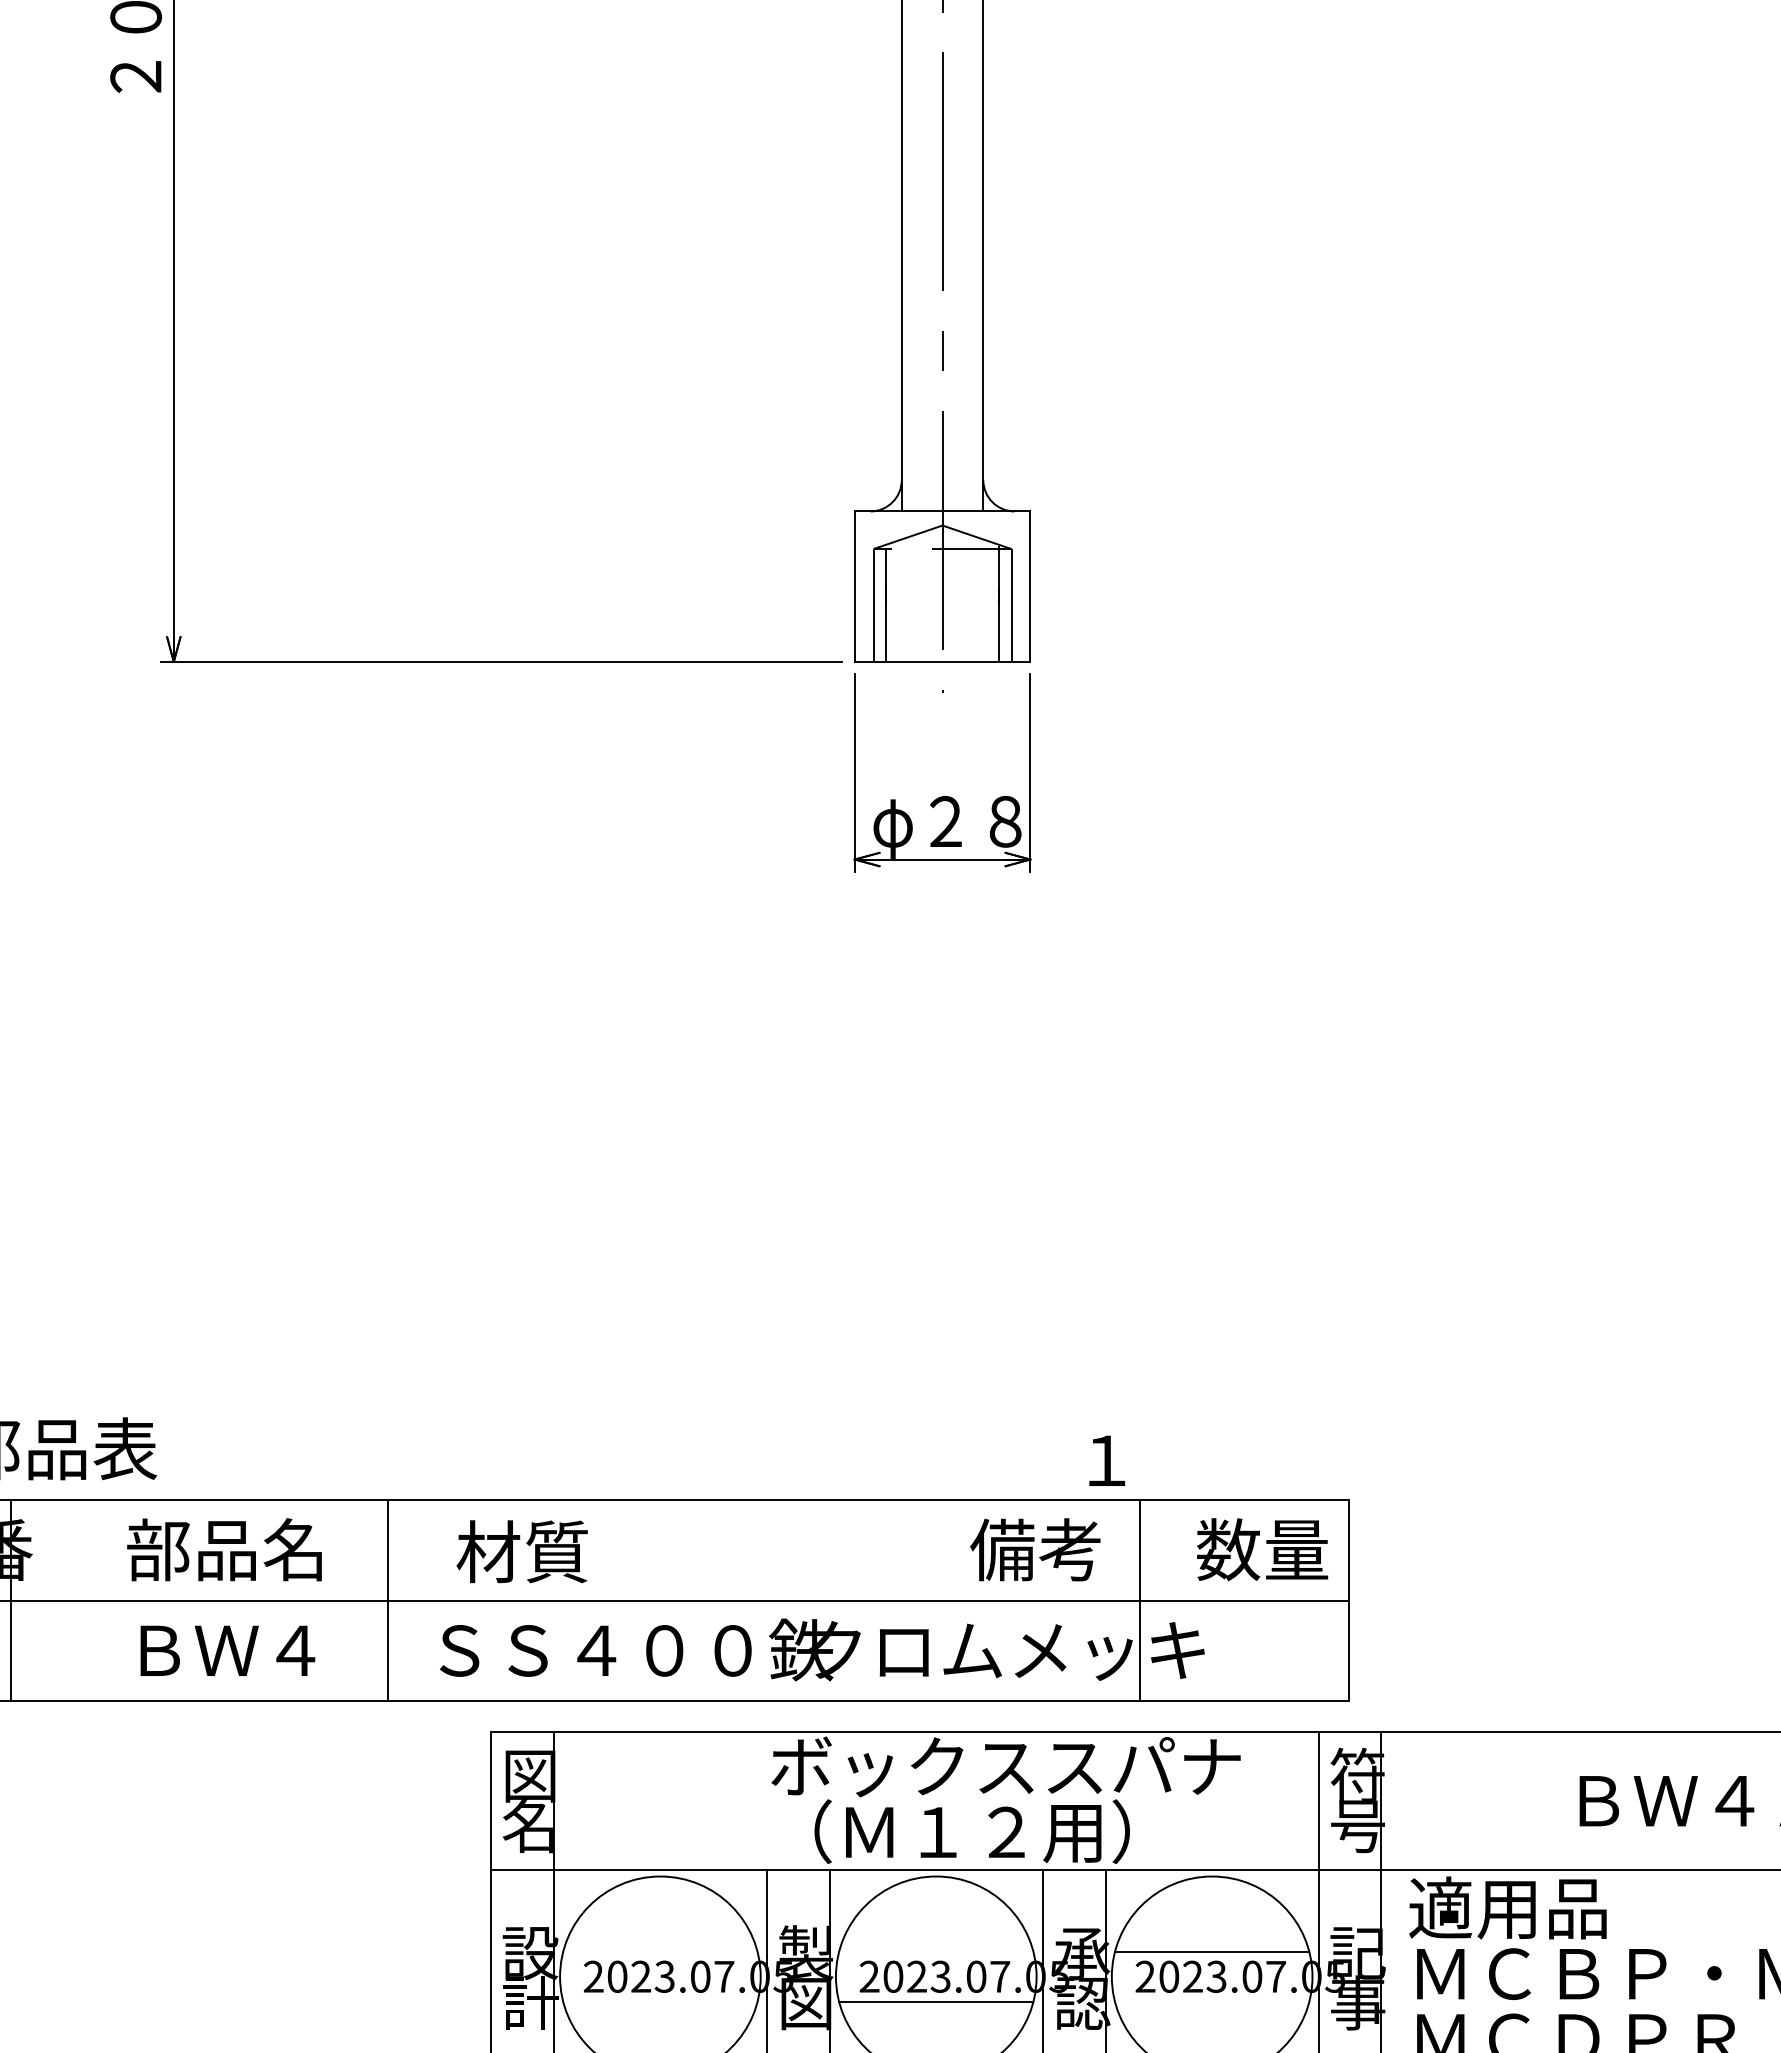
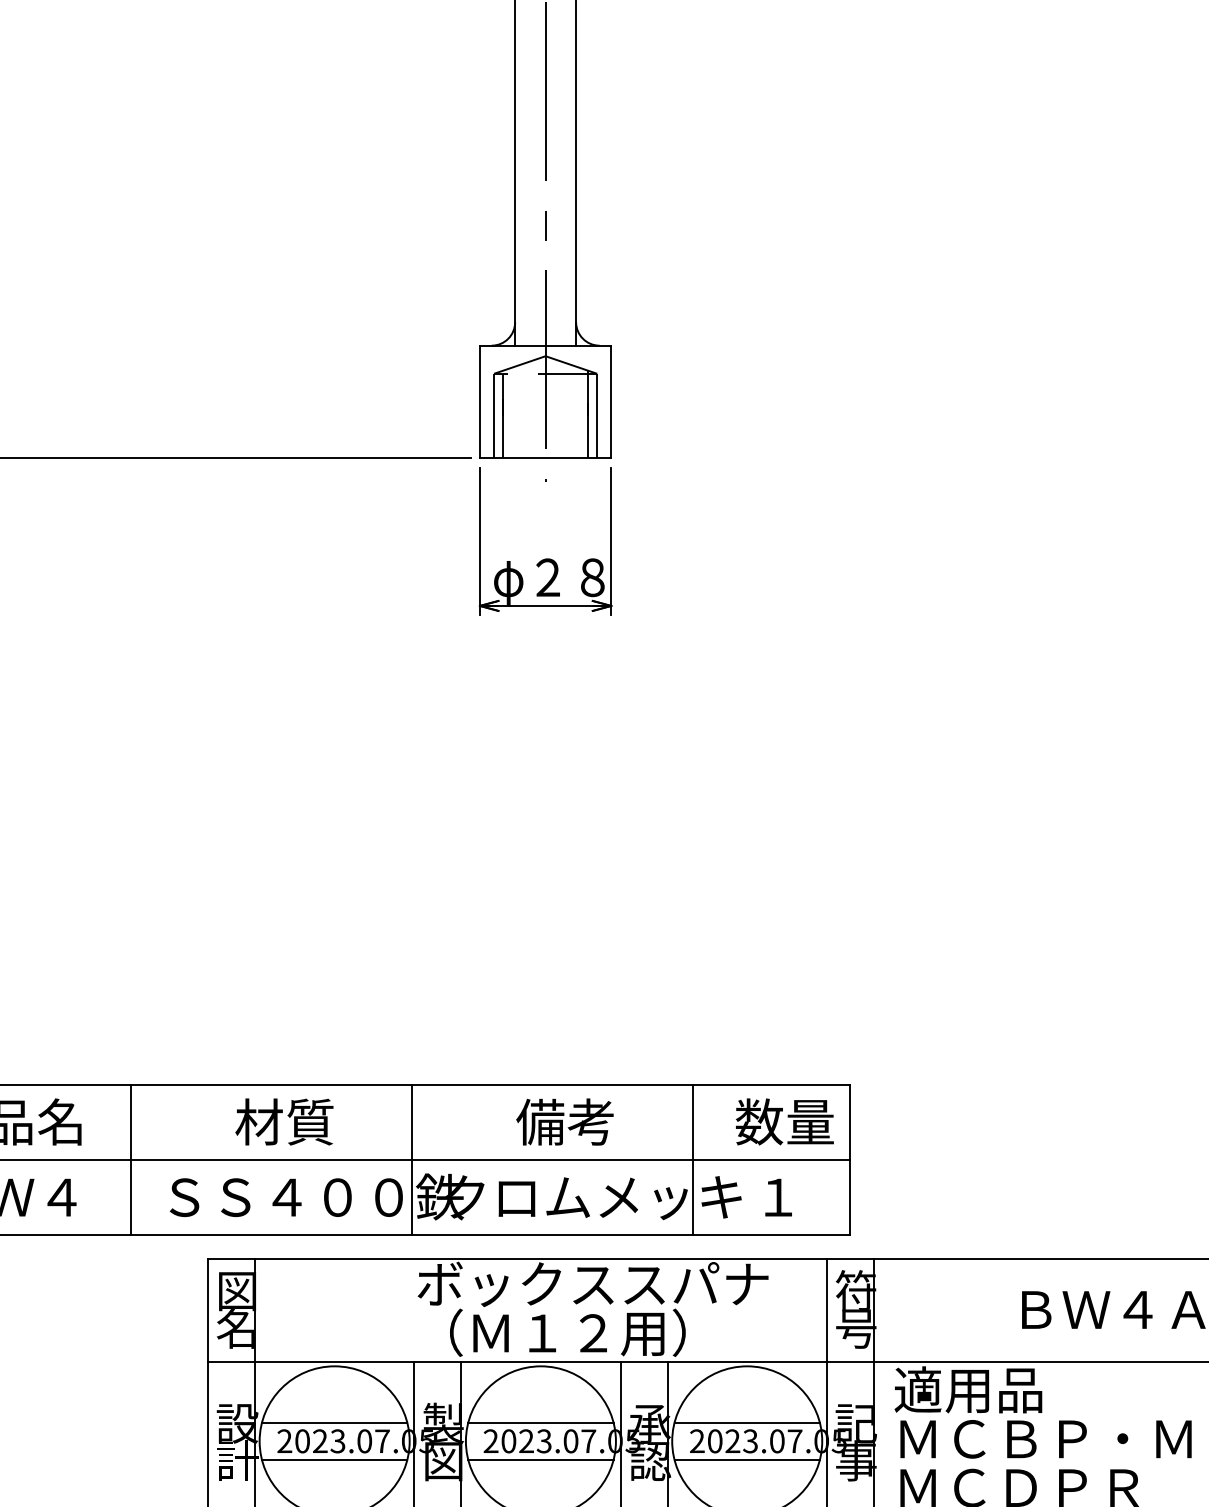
text: (1107, 1460) -> (778, 1197), moved
text: (1035, 1549) -> (565, 1121), moved
text: (521, 1551) -> (283, 1121), moved
line: (763, 1600) -> (411, 1159), added
line: (660, 1951) -> (334, 1422), added
line: (936, 1951) -> (541, 1422), added
line: (660, 2001) -> (334, 1459), added
line: (1212, 2001) -> (747, 1459), added

